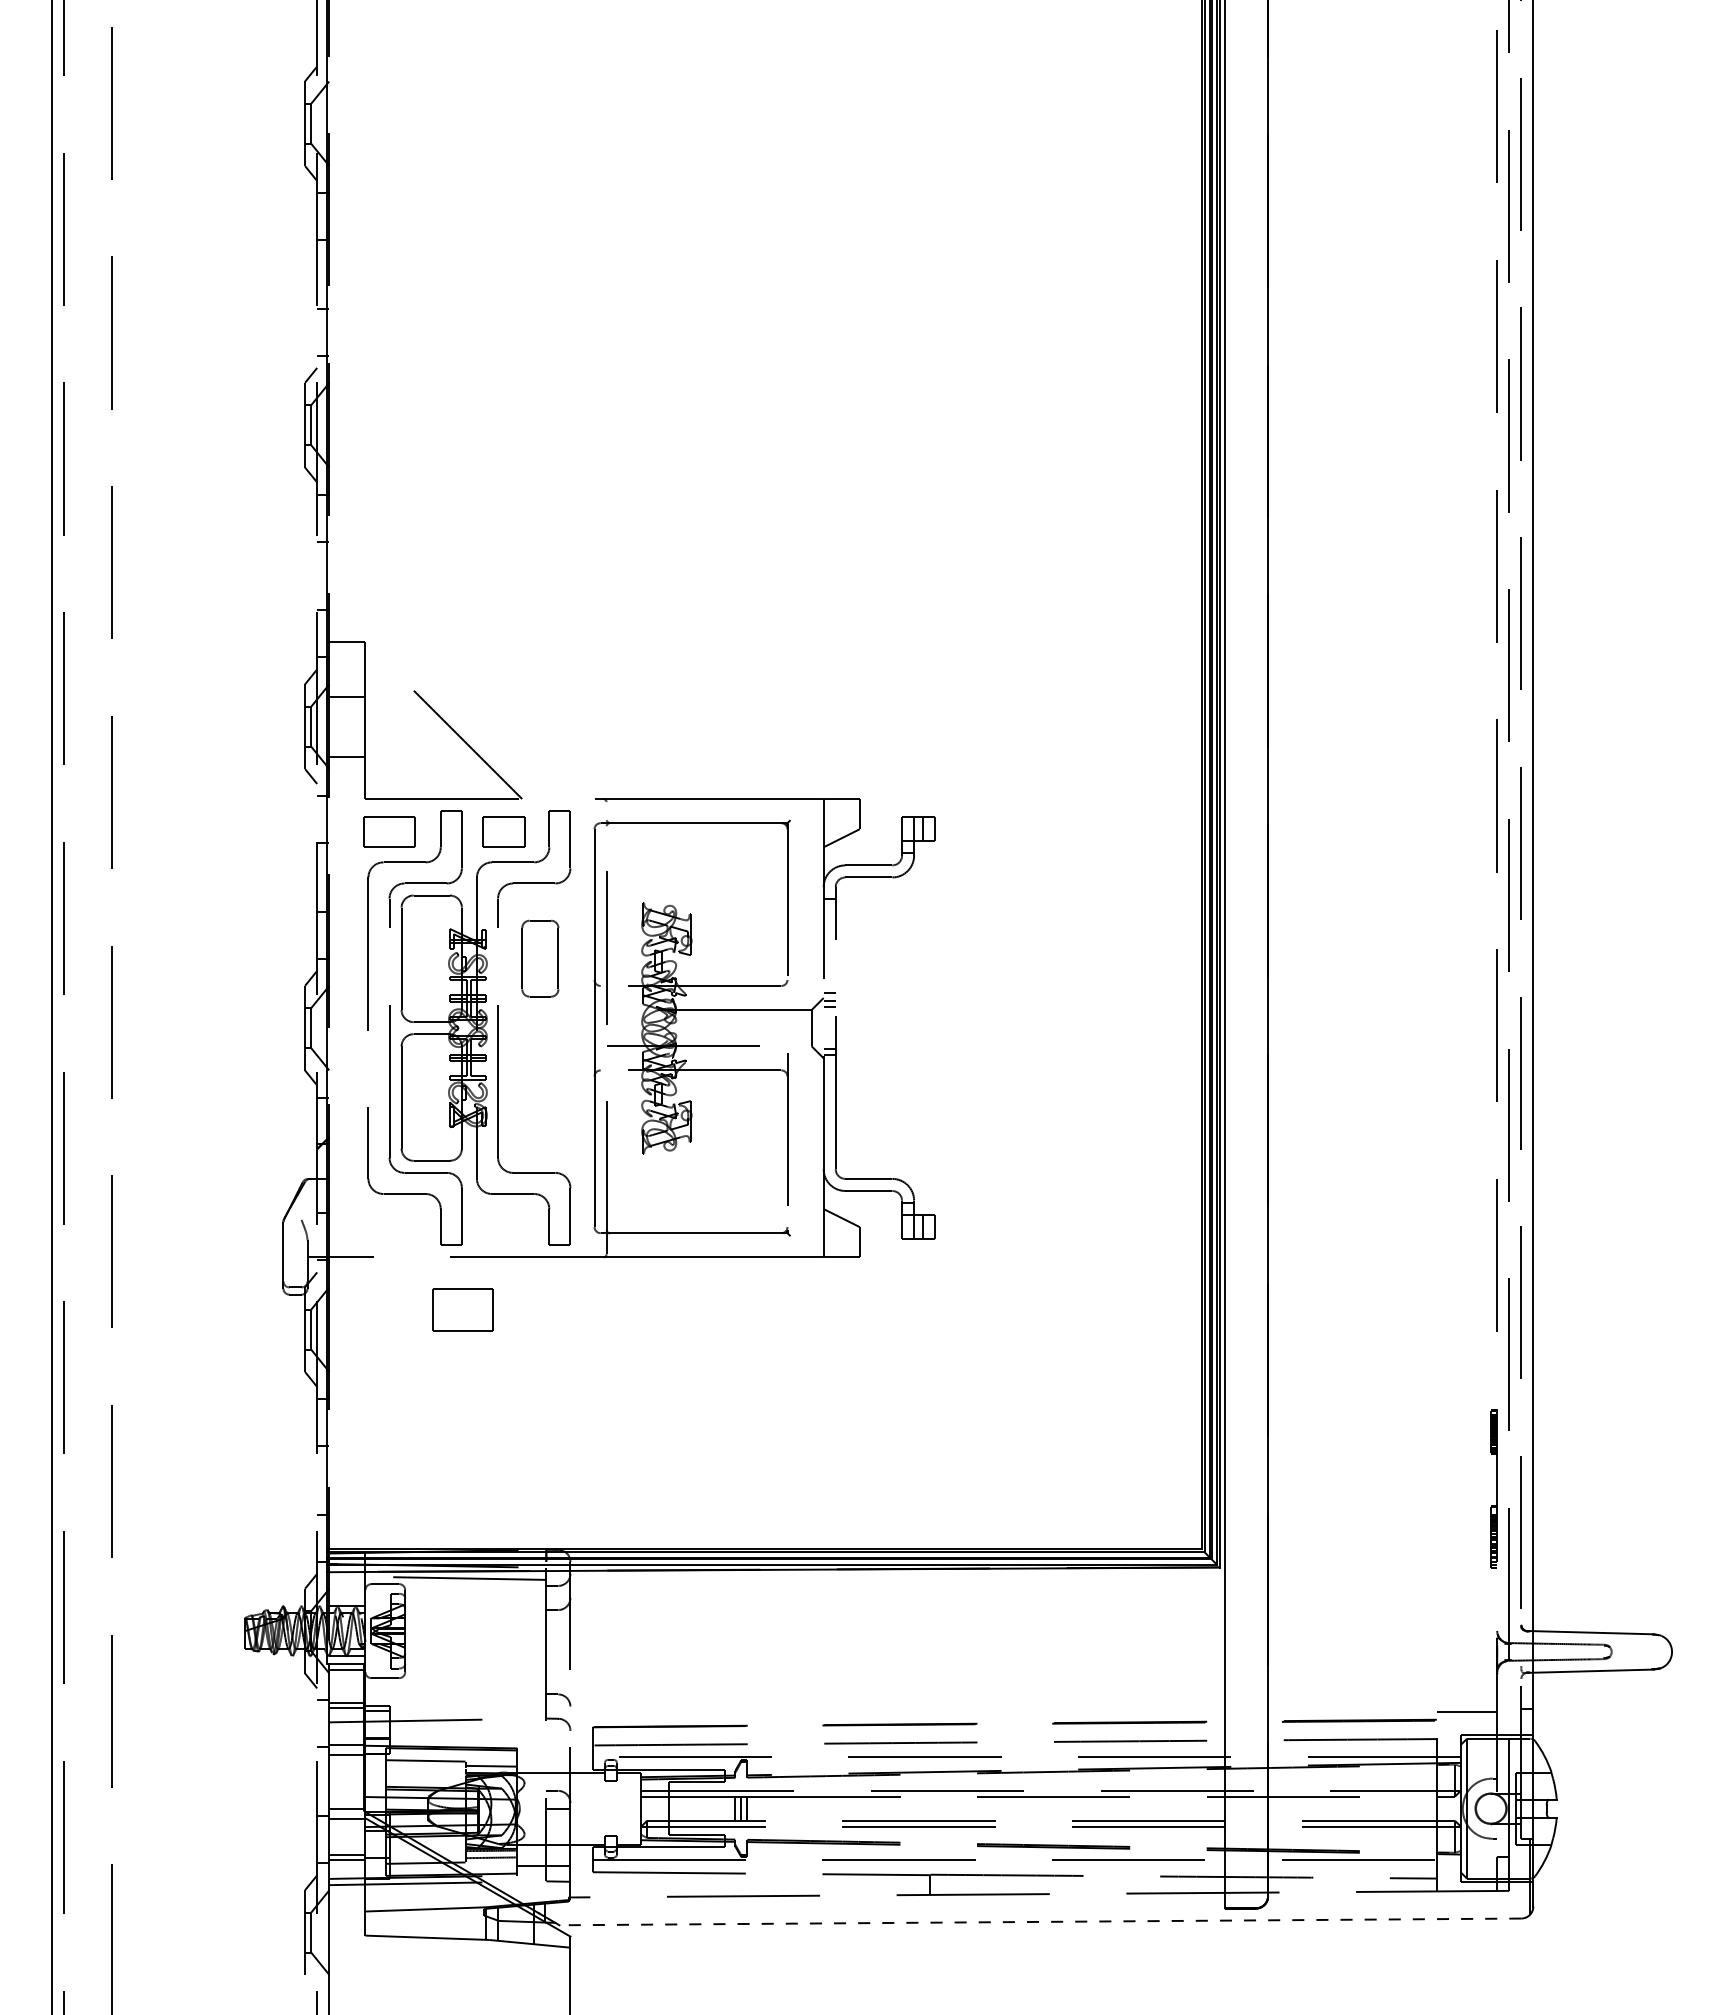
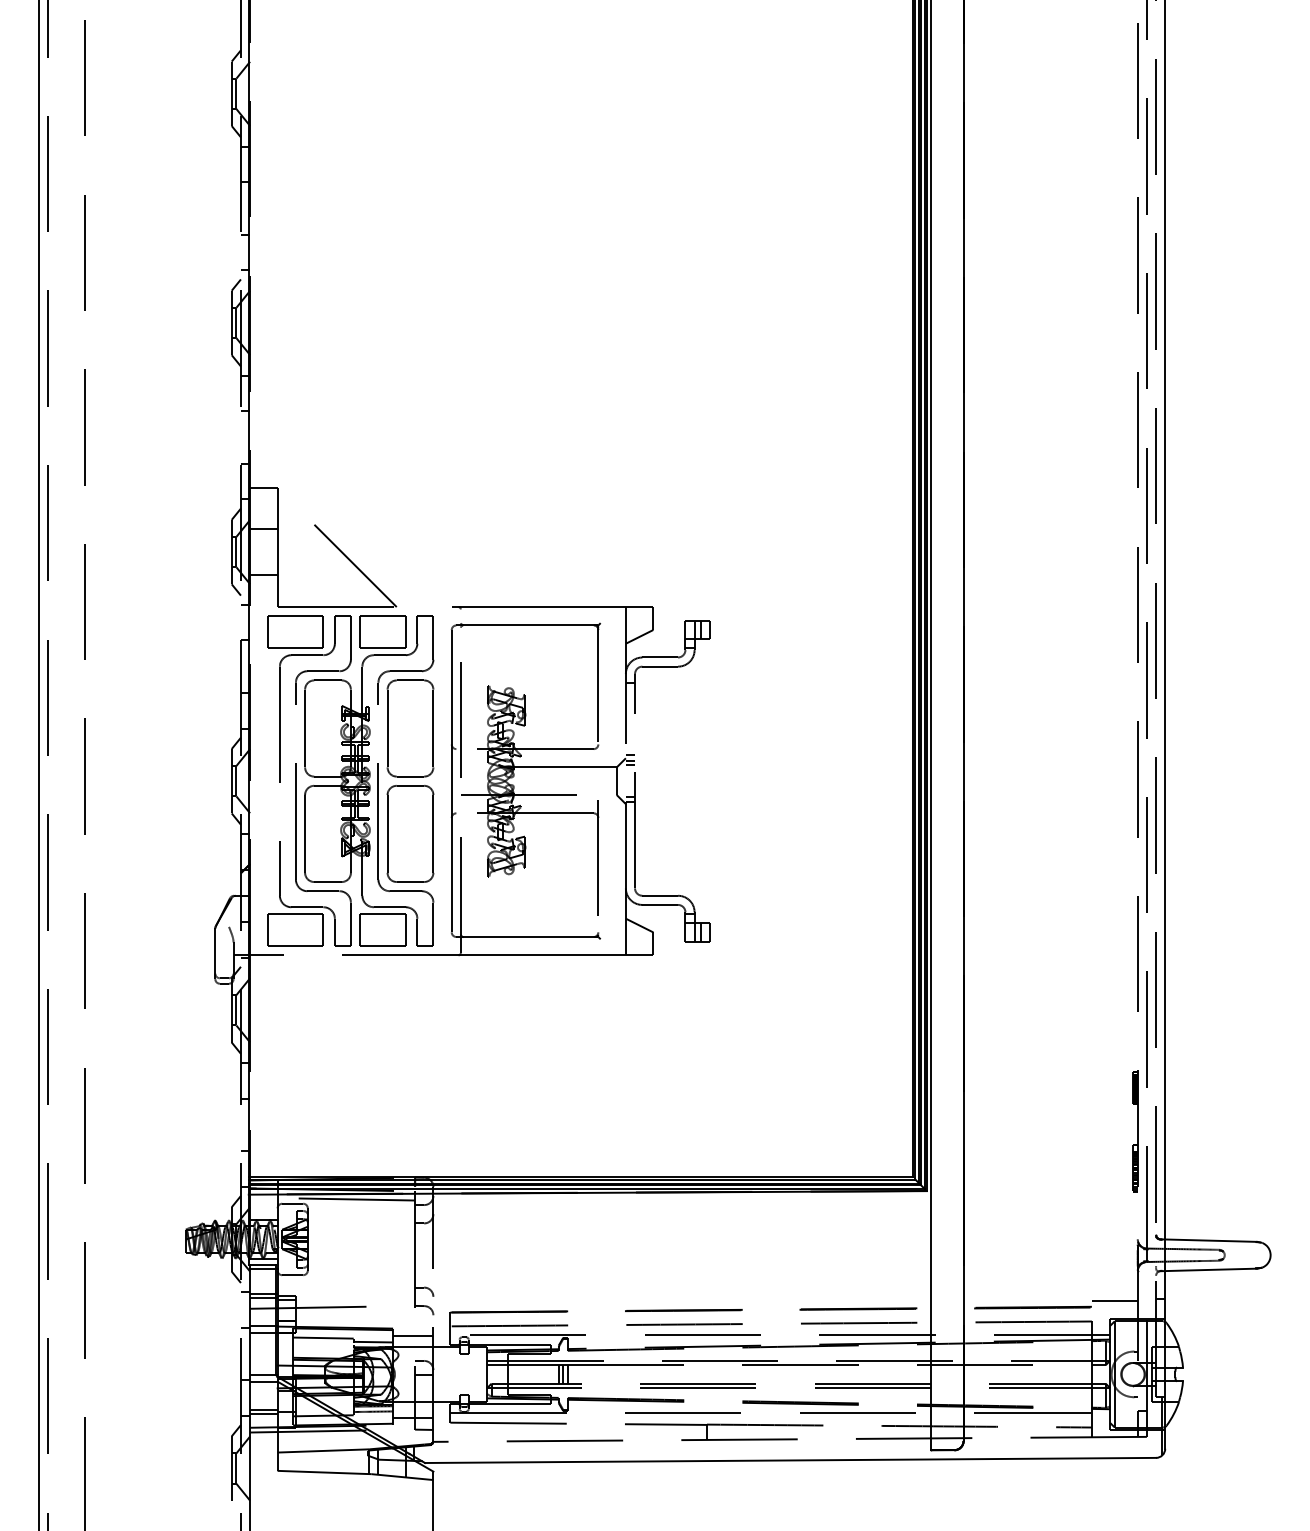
part: (389, 831) -> (295, 631), size x1.43
part: (503, 831) -> (382, 631), size x1.43
part: (540, 958) -> (410, 728), size x1.67
part: (540, 1097) -> (410, 833), added
part: (389, 1223) -> (295, 929), added
part: (462, 1309) -> (382, 929), moved
line: (543, 1757) -> (412, 1335), added
line: (1040, 1921) -> (790, 1460), dashed -> solid

